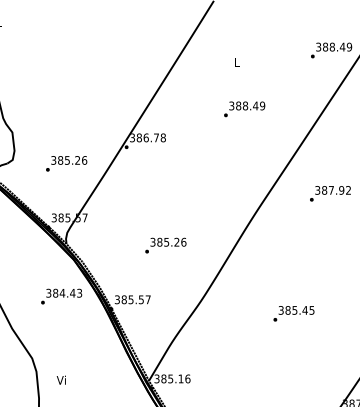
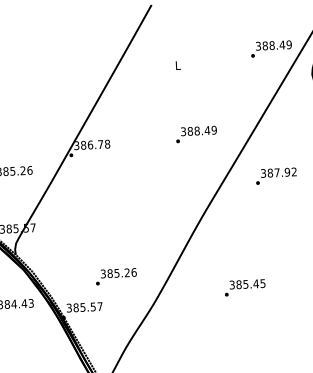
text: (244, 109) -> (196, 134), moved
text: (330, 193) -> (276, 175), moved
text: (165, 245) -> (115, 276), moved
text: (293, 313) -> (244, 287), moved

